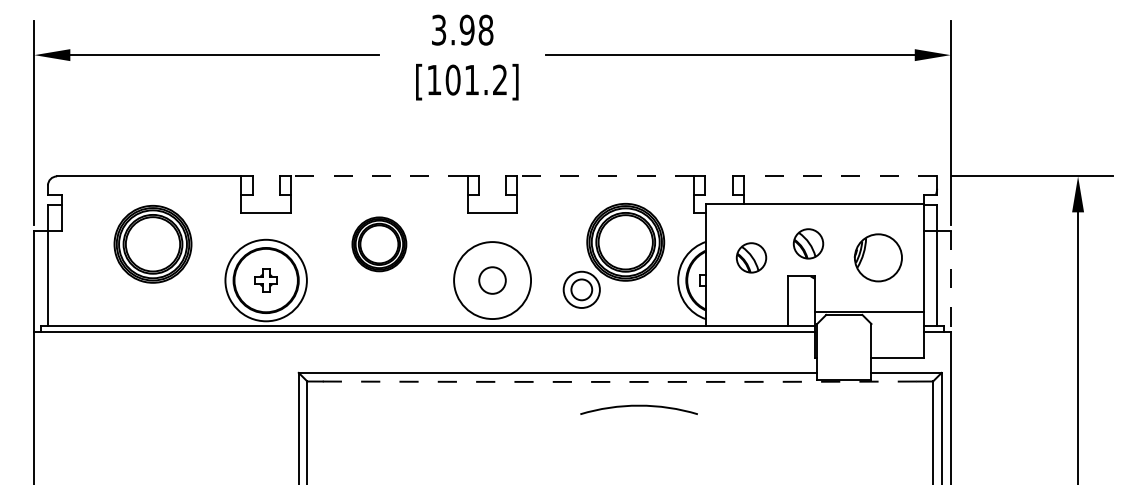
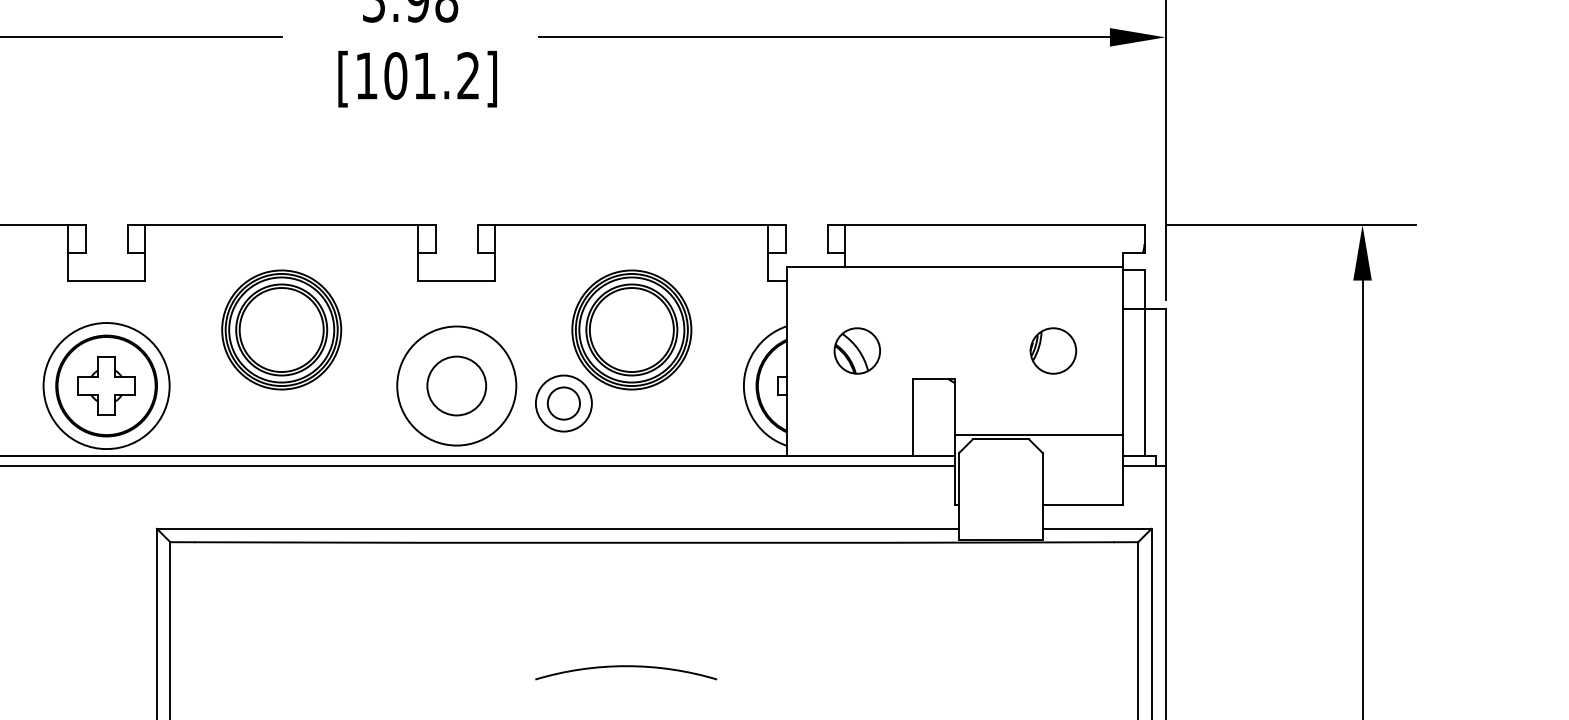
line: (378, 176) -> (280, 225), dashed -> solid
line: (605, 176) -> (631, 225), dashed -> solid
line: (840, 176) -> (995, 225), dashed -> solid
part: (808, 243) -> (945, 328), removed
part: (379, 244) -> (281, 330), size x1.43
part: (613, 255) -> (612, 350), moved
part: (877, 257) -> (1052, 350), size x0.62
part: (266, 280) -> (107, 385), size x1.67
circle: (492, 280) -> (456, 385), size x1.43
line: (950, 281) -> (1165, 387), dashed -> solid
arc: (620, 381) -> (654, 542), dashed -> solid
arc: (638, 406) -> (625, 667), moved

